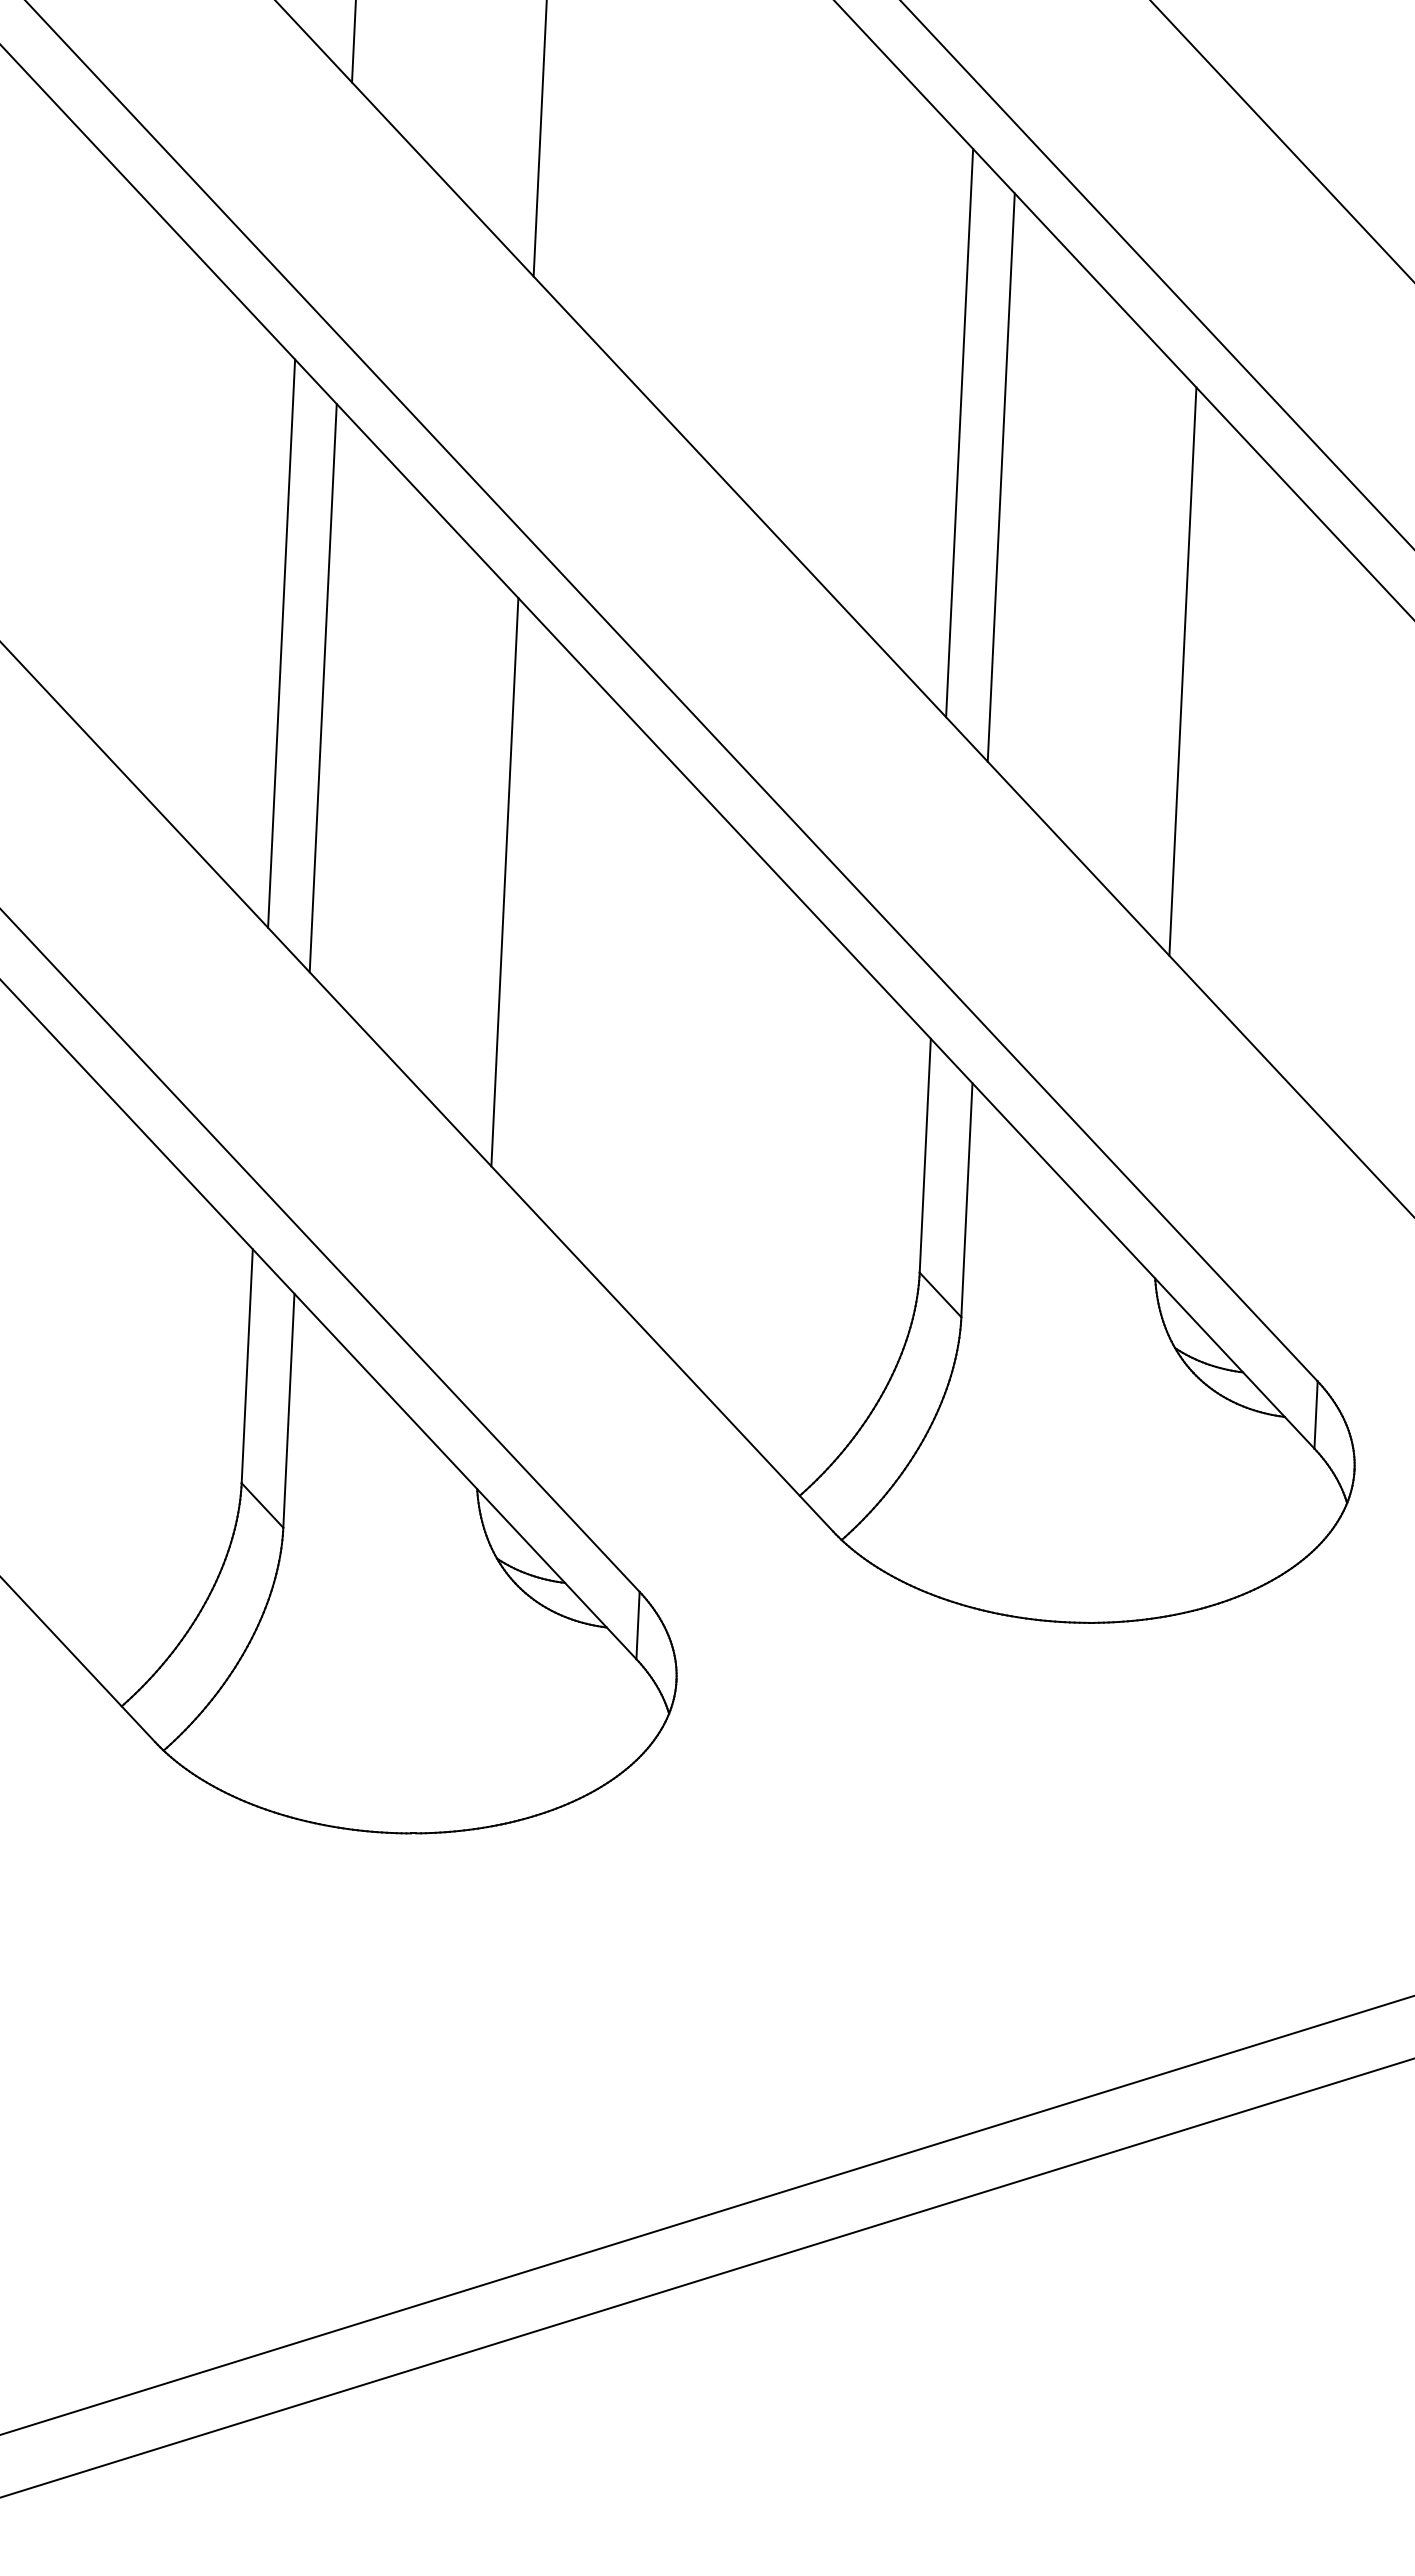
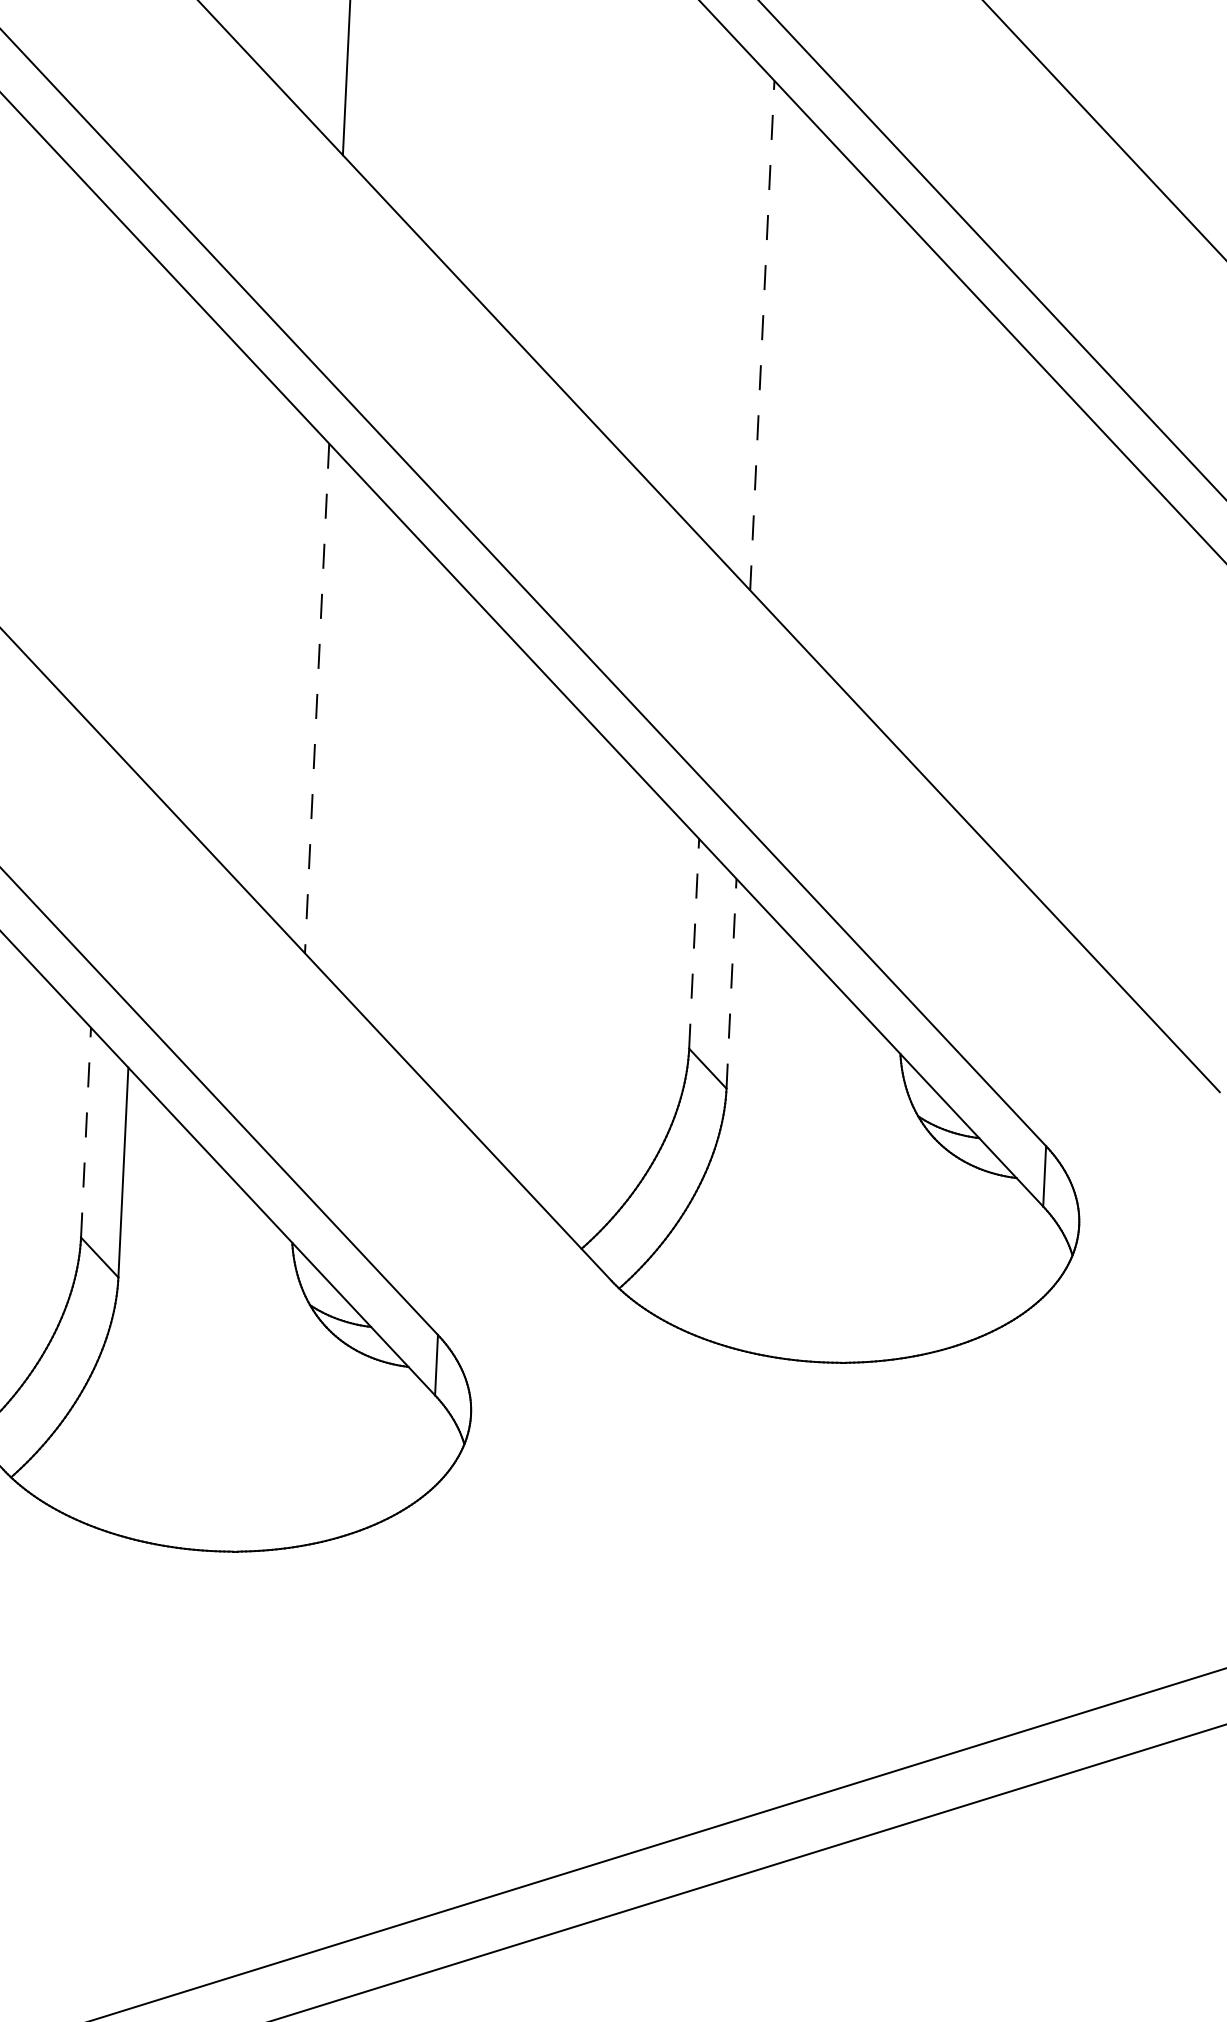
line: (959, 432) -> (724, 295), removed
line: (1001, 477) -> (762, 335), solid -> dashed
line: (281, 643) -> (116, 484), removed
line: (1182, 671) -> (924, 509), removed
line: (322, 688) -> (153, 524), removed
line: (504, 882) -> (316, 698), solid -> dashed
line: (925, 1155) -> (694, 943), solid -> dashed
line: (966, 1199) -> (731, 983), solid -> dashed
line: (247, 1365) -> (86, 1131), solid -> dashed

